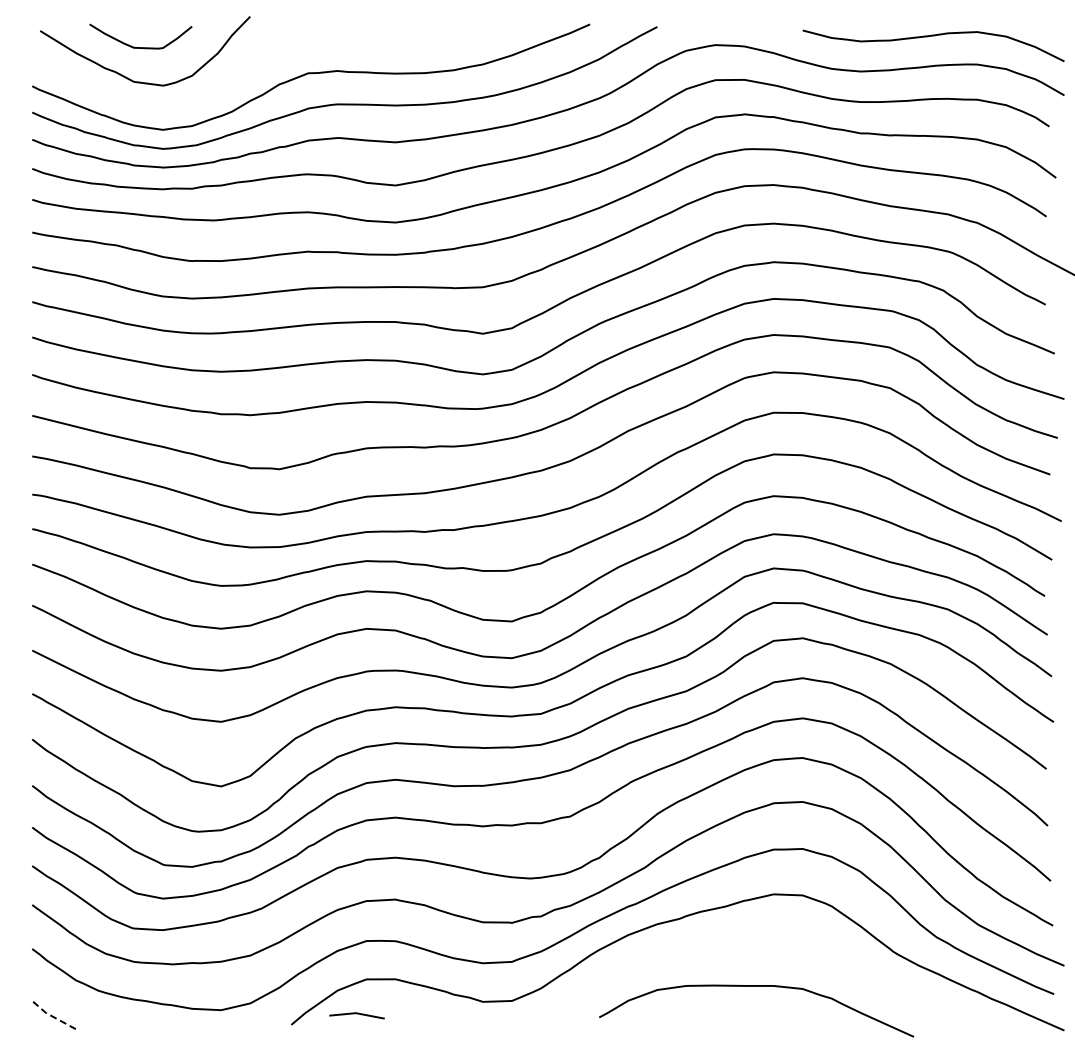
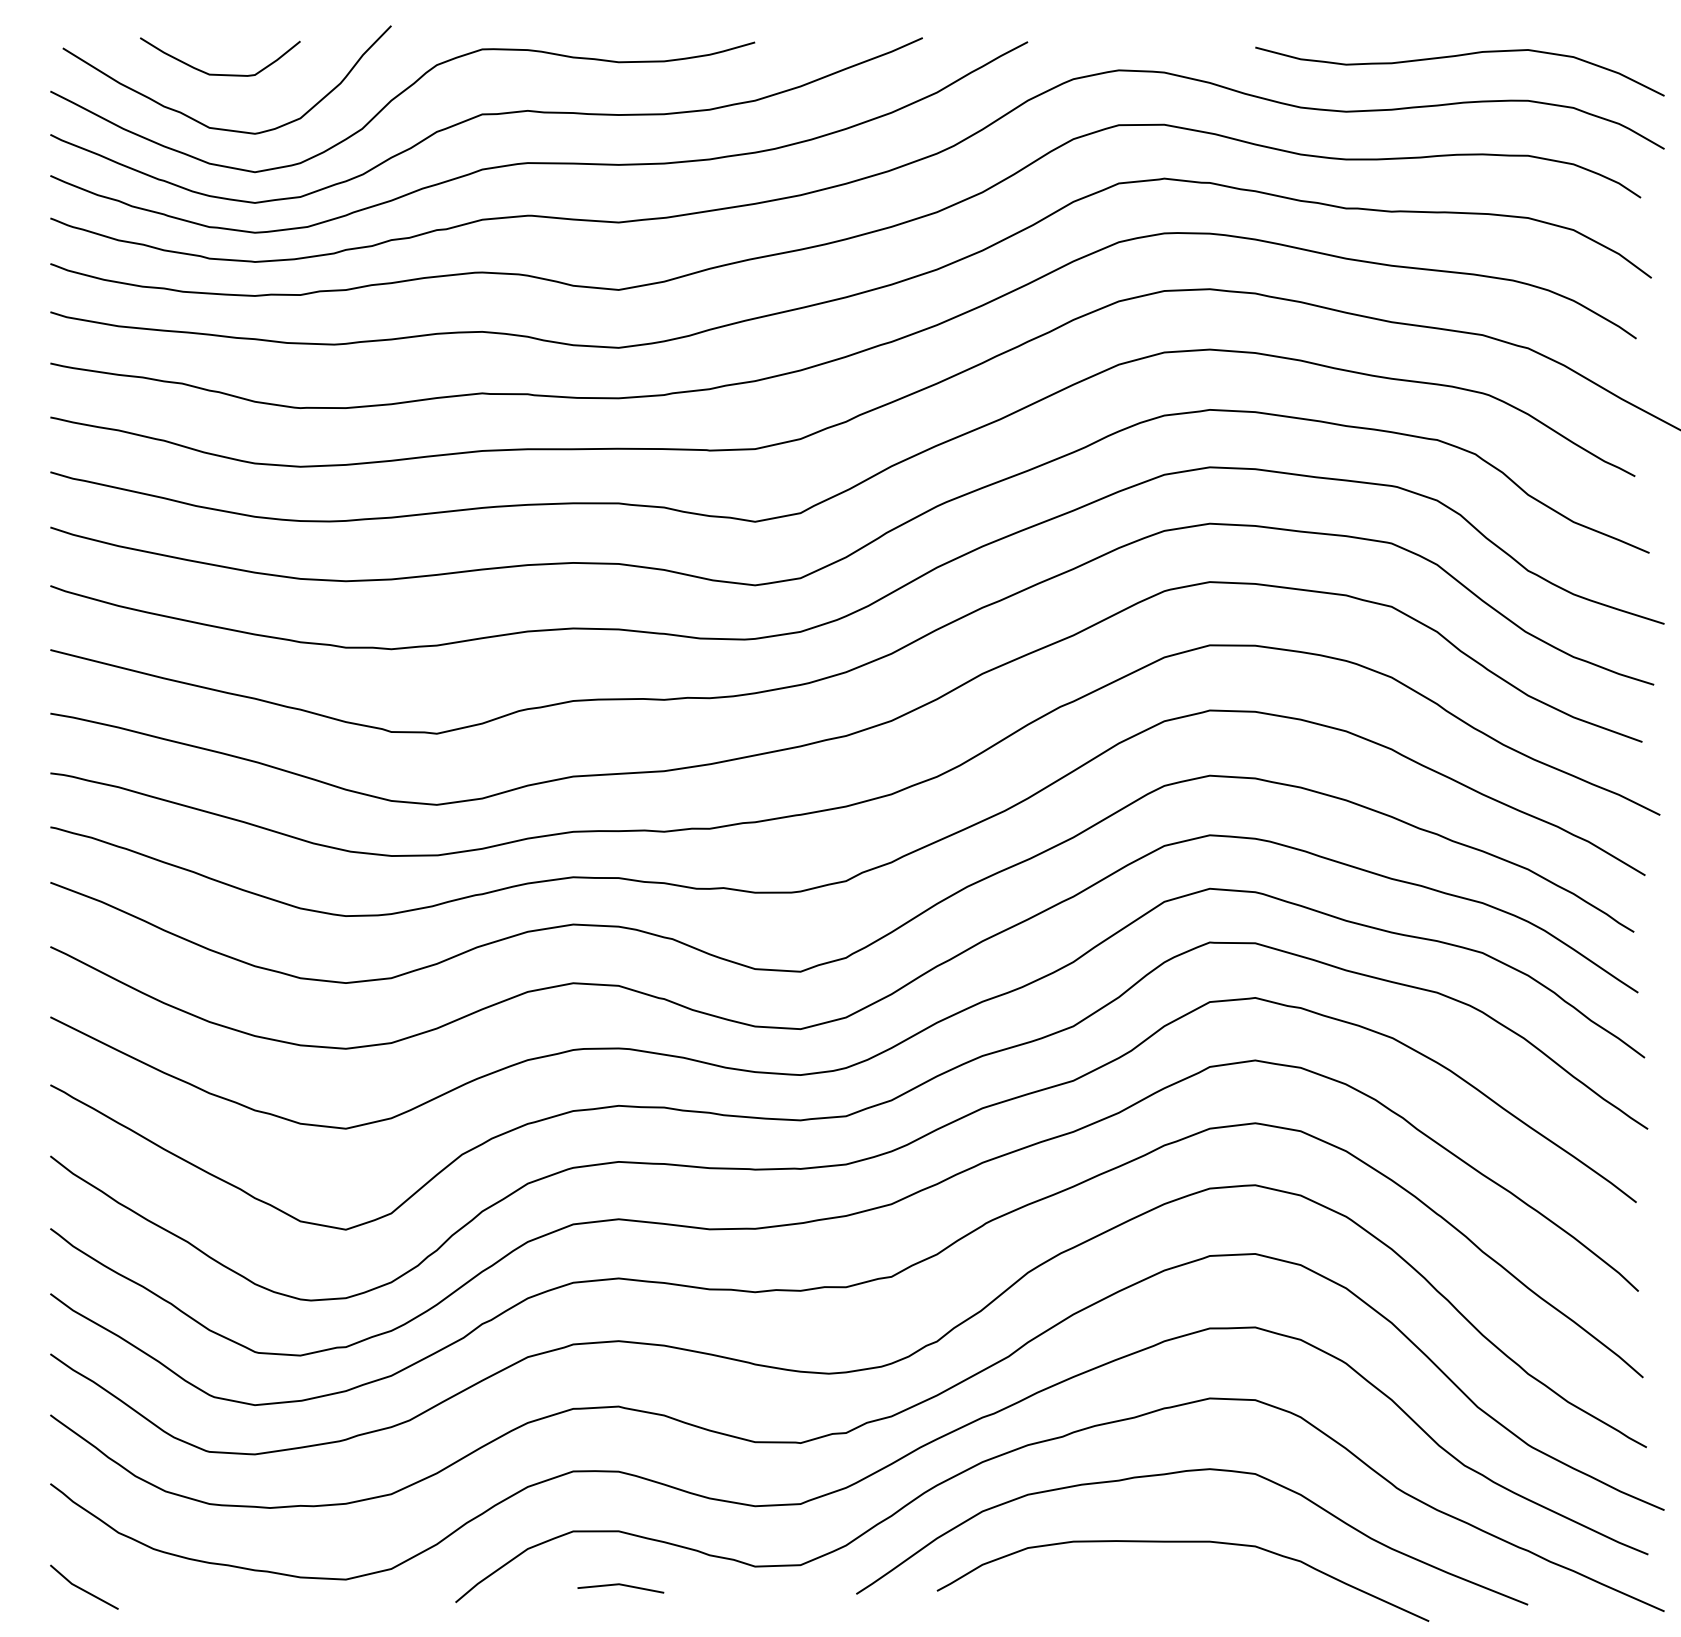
curve: (253, 63) -> (396, 99), added
curve: (755, 942) -> (1181, 1473), added
line: (356, 1014) -> (620, 1586), moved
line: (52, 1016) -> (82, 1589), dashed -> solid

